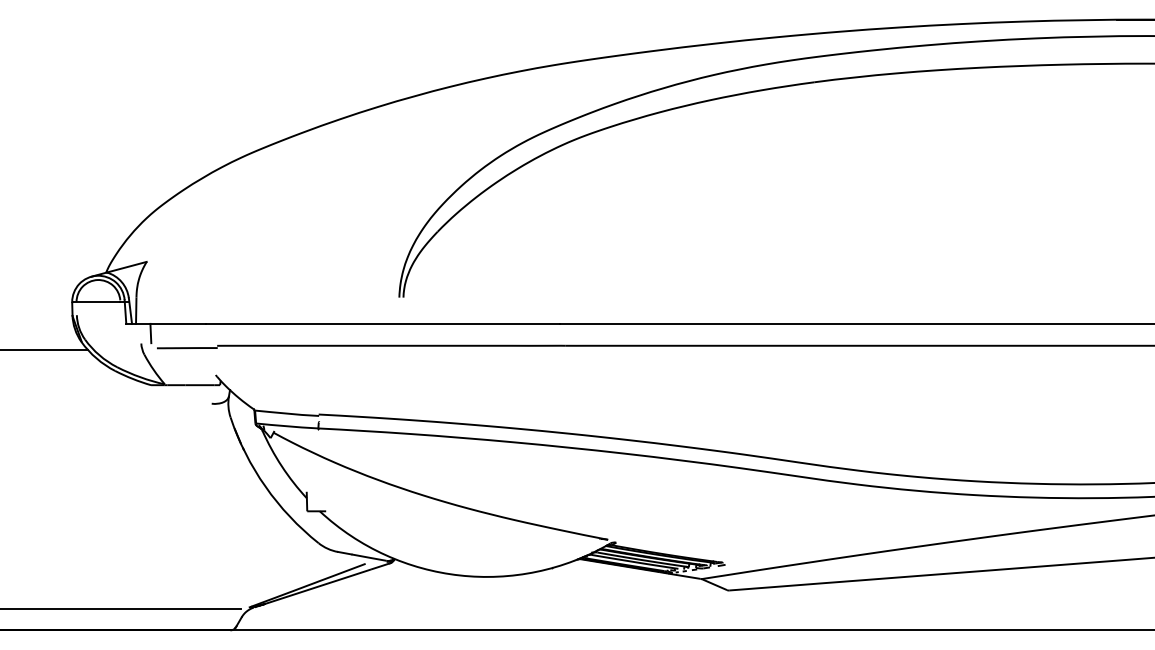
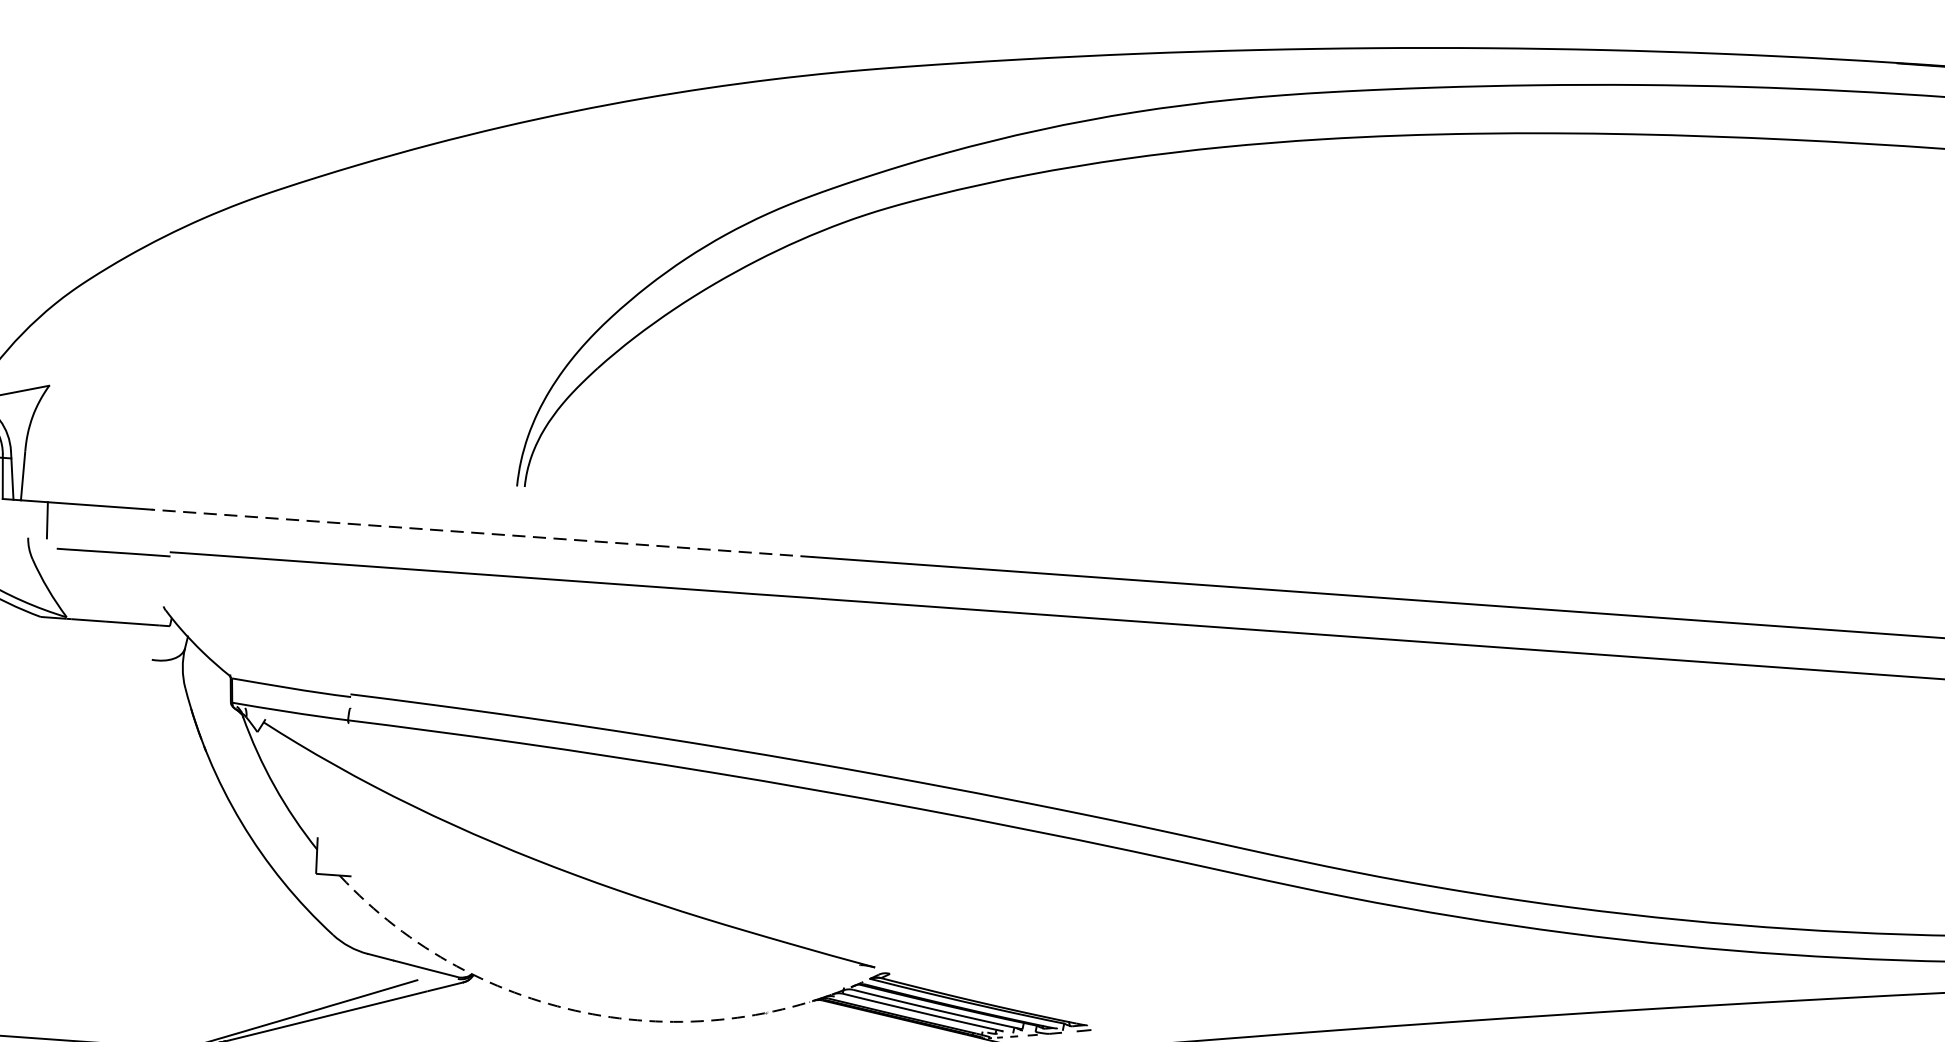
line: (382, 323) -> (482, 532), solid -> dashed
arc: (459, 575) -> (592, 1014), solid -> dashed

